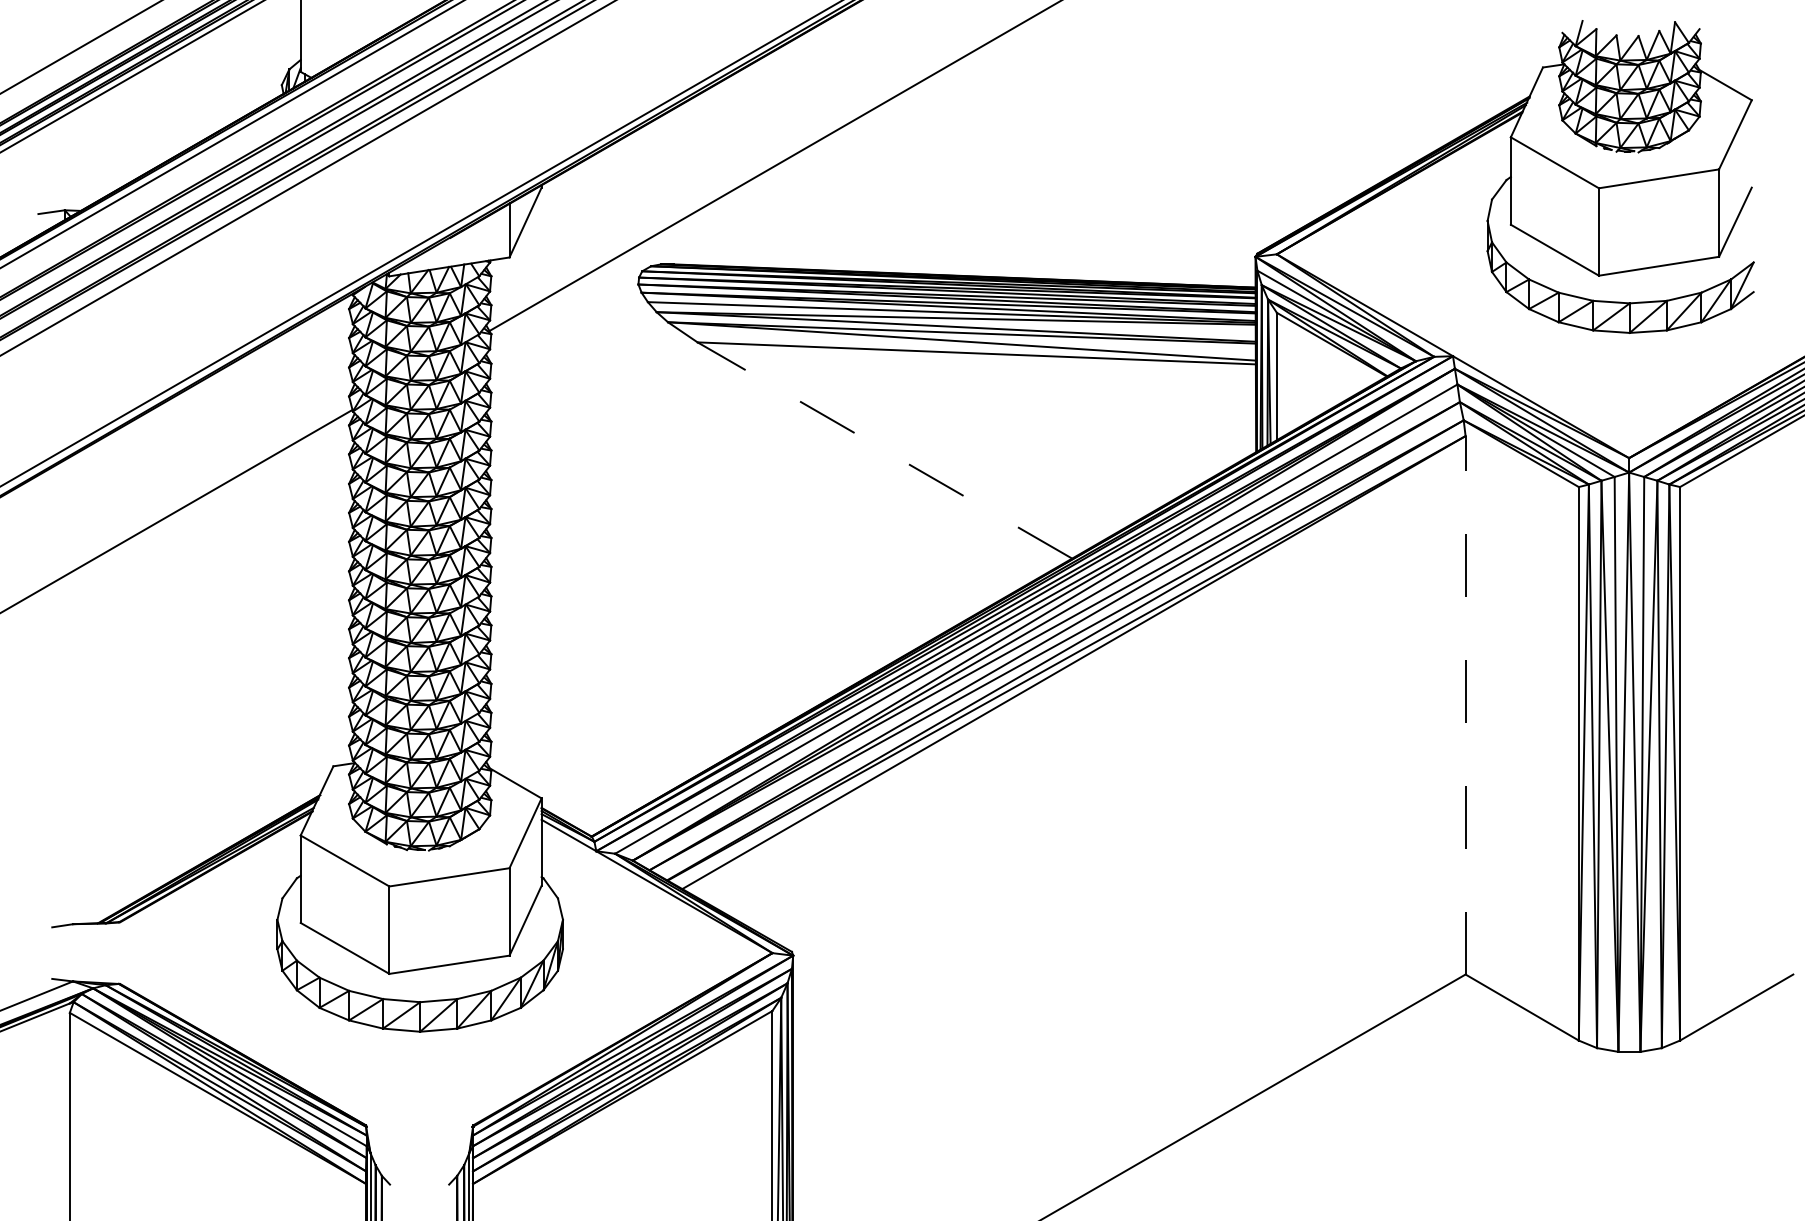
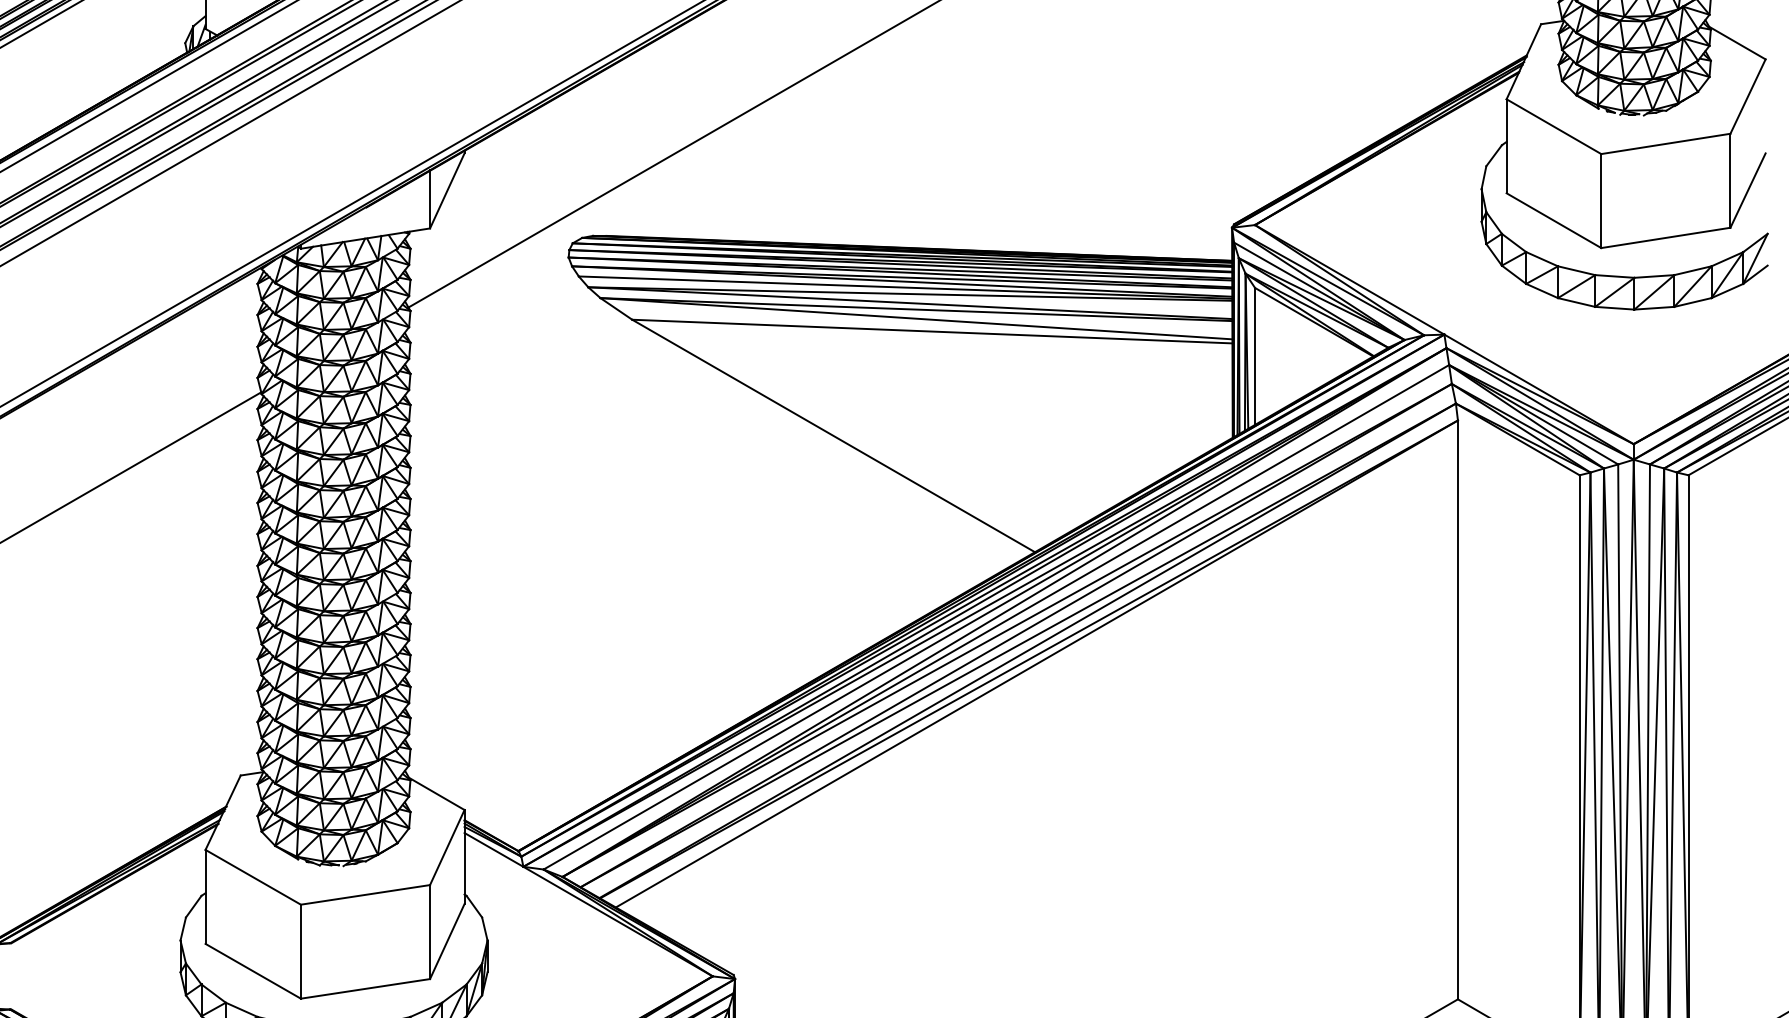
line: (884, 450) -> (833, 435), dashed -> solid
line: (1465, 704) -> (1457, 709), dashed -> solid

